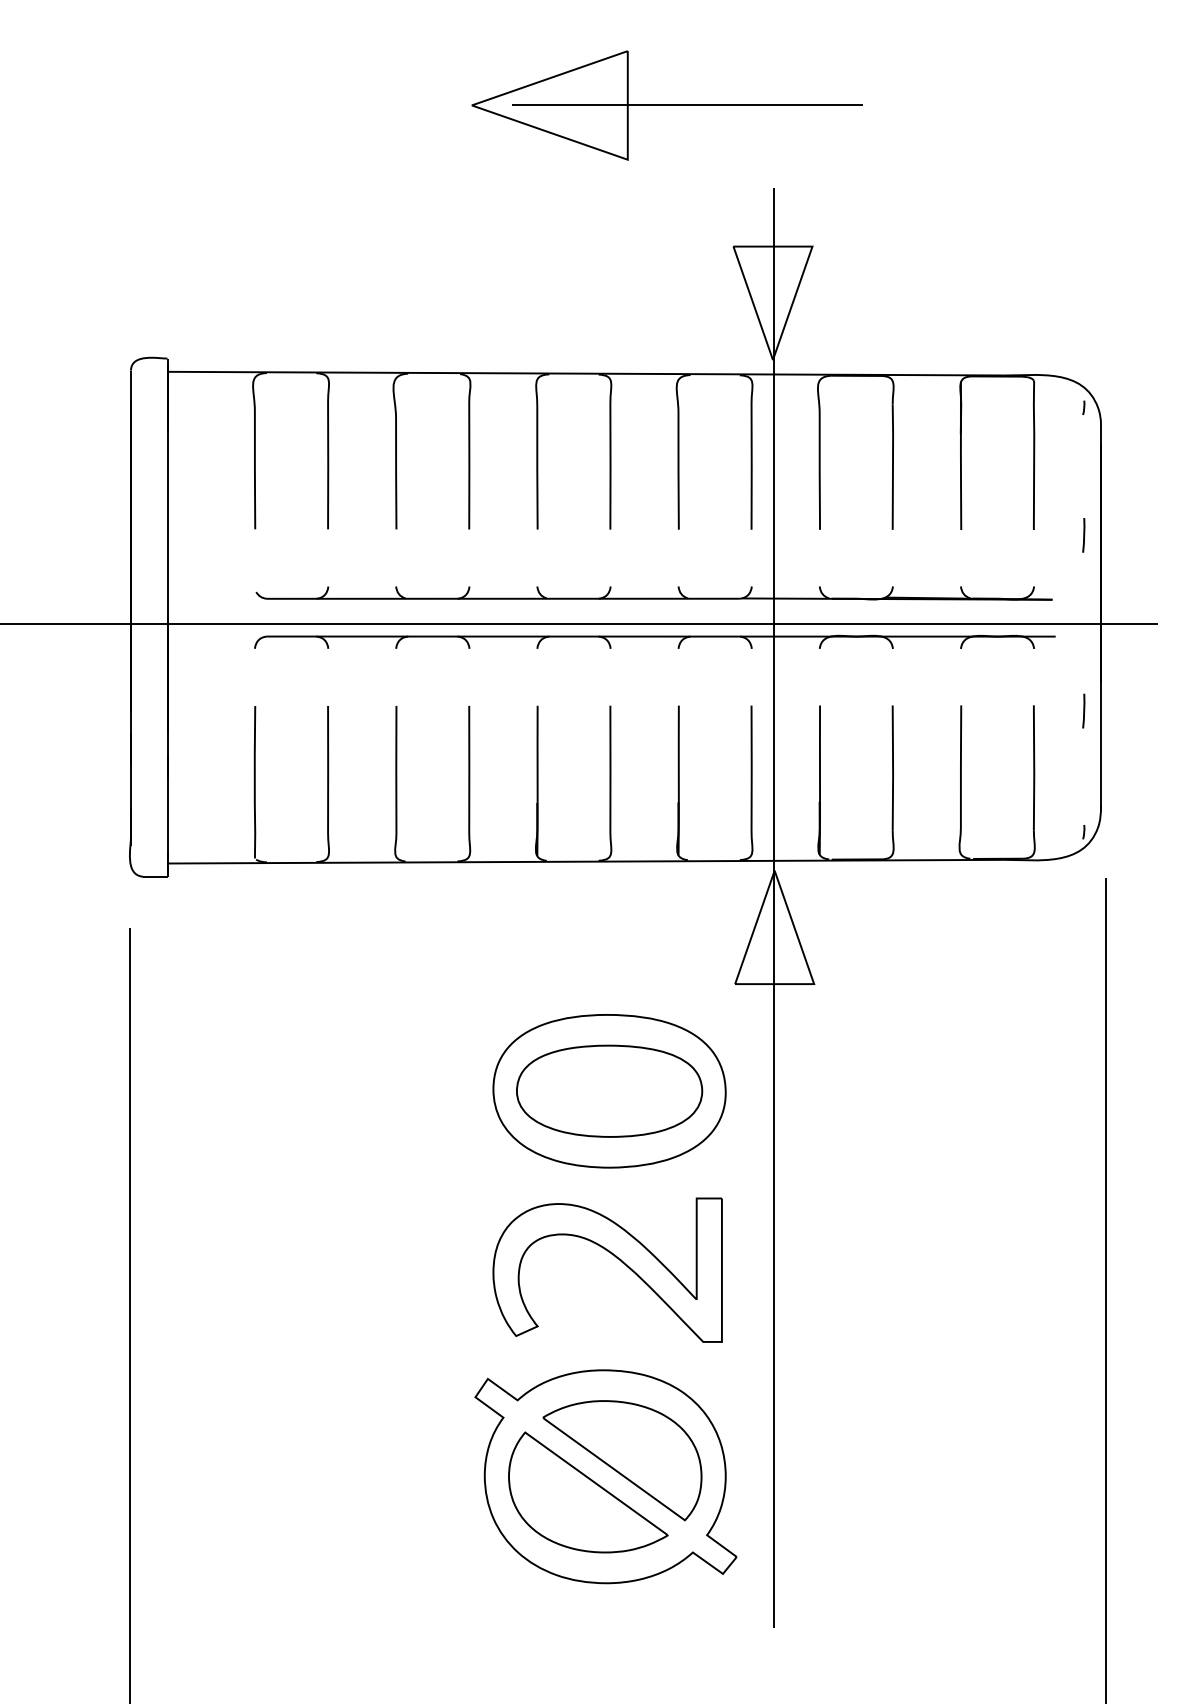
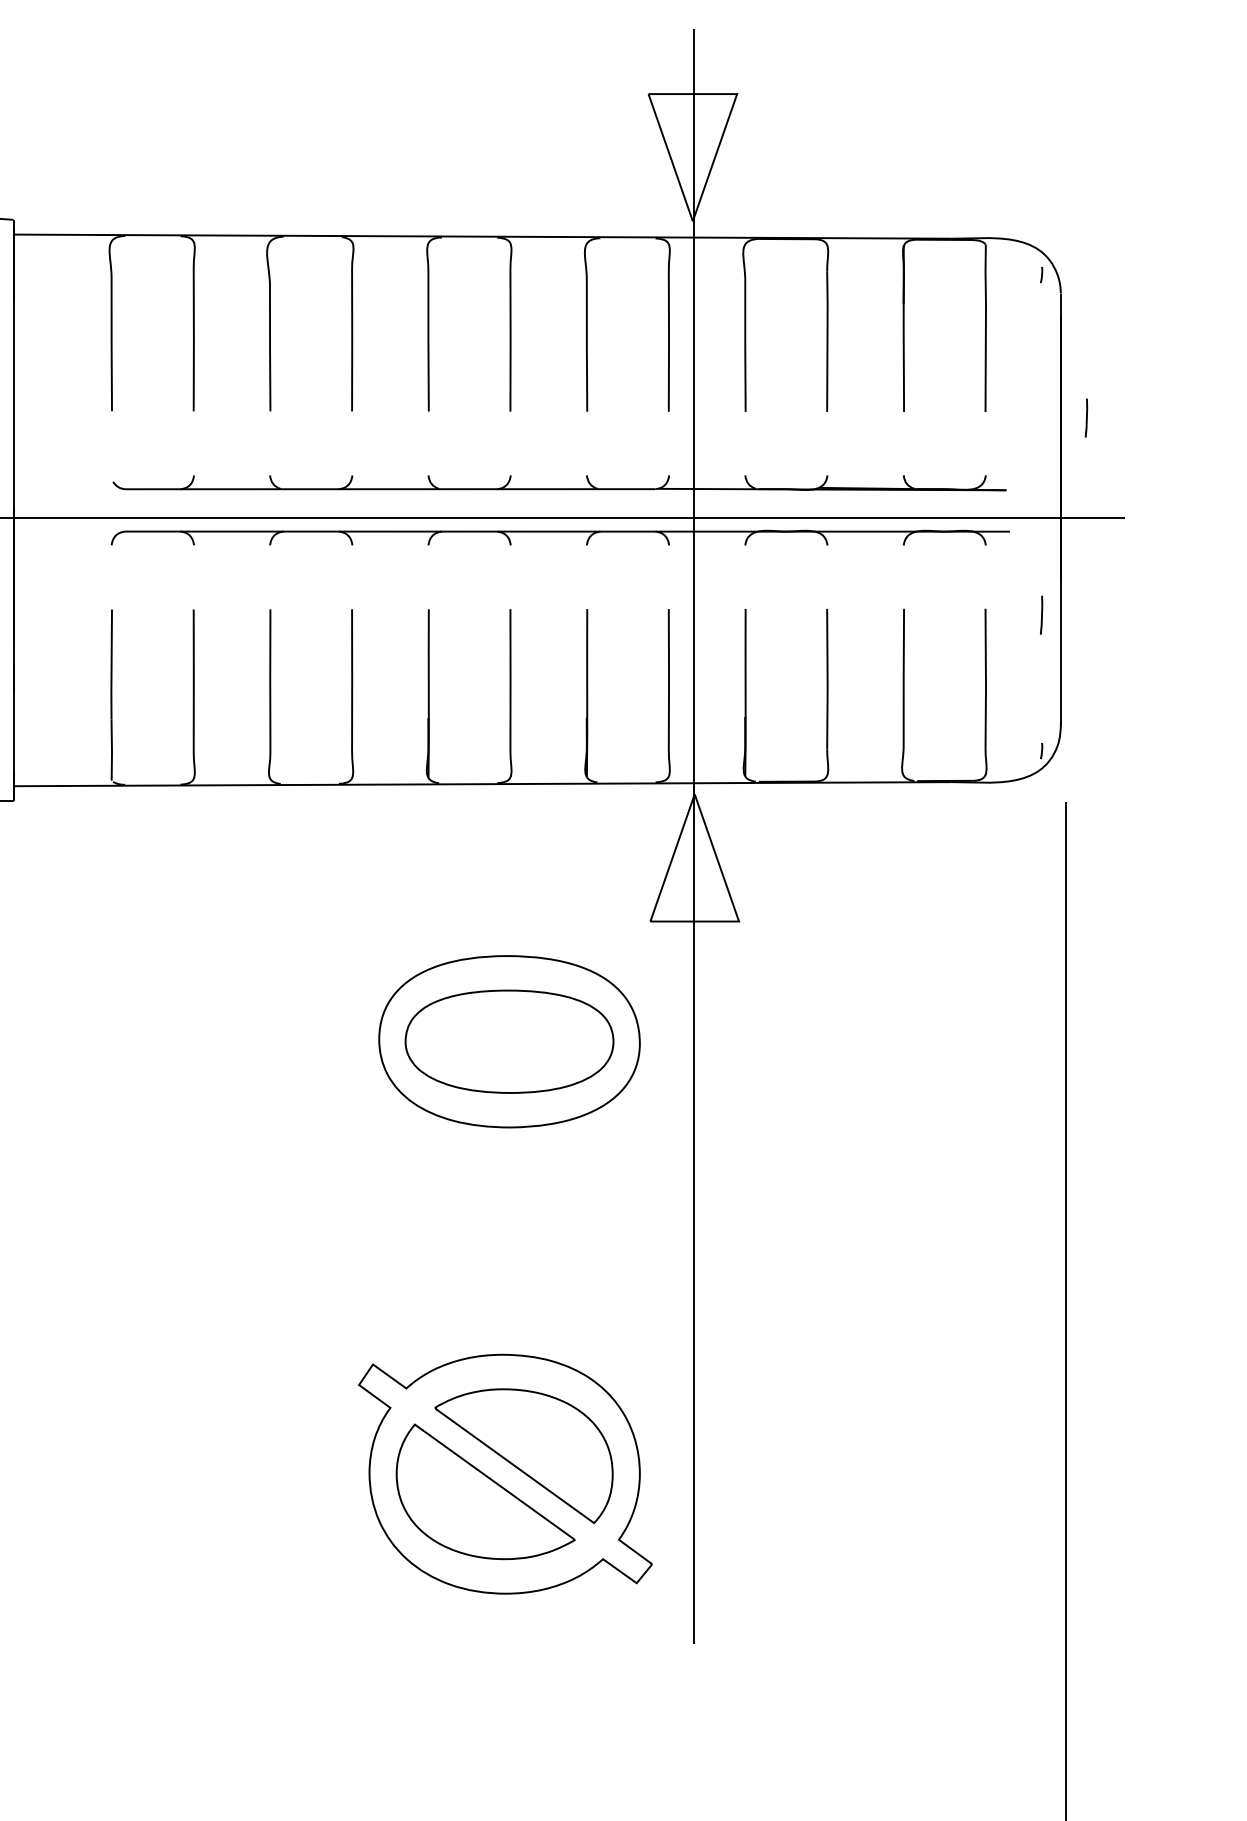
line: (1083, 535) -> (1086, 418), moved
part: (616, 1258) -> (517, 1229), removed

